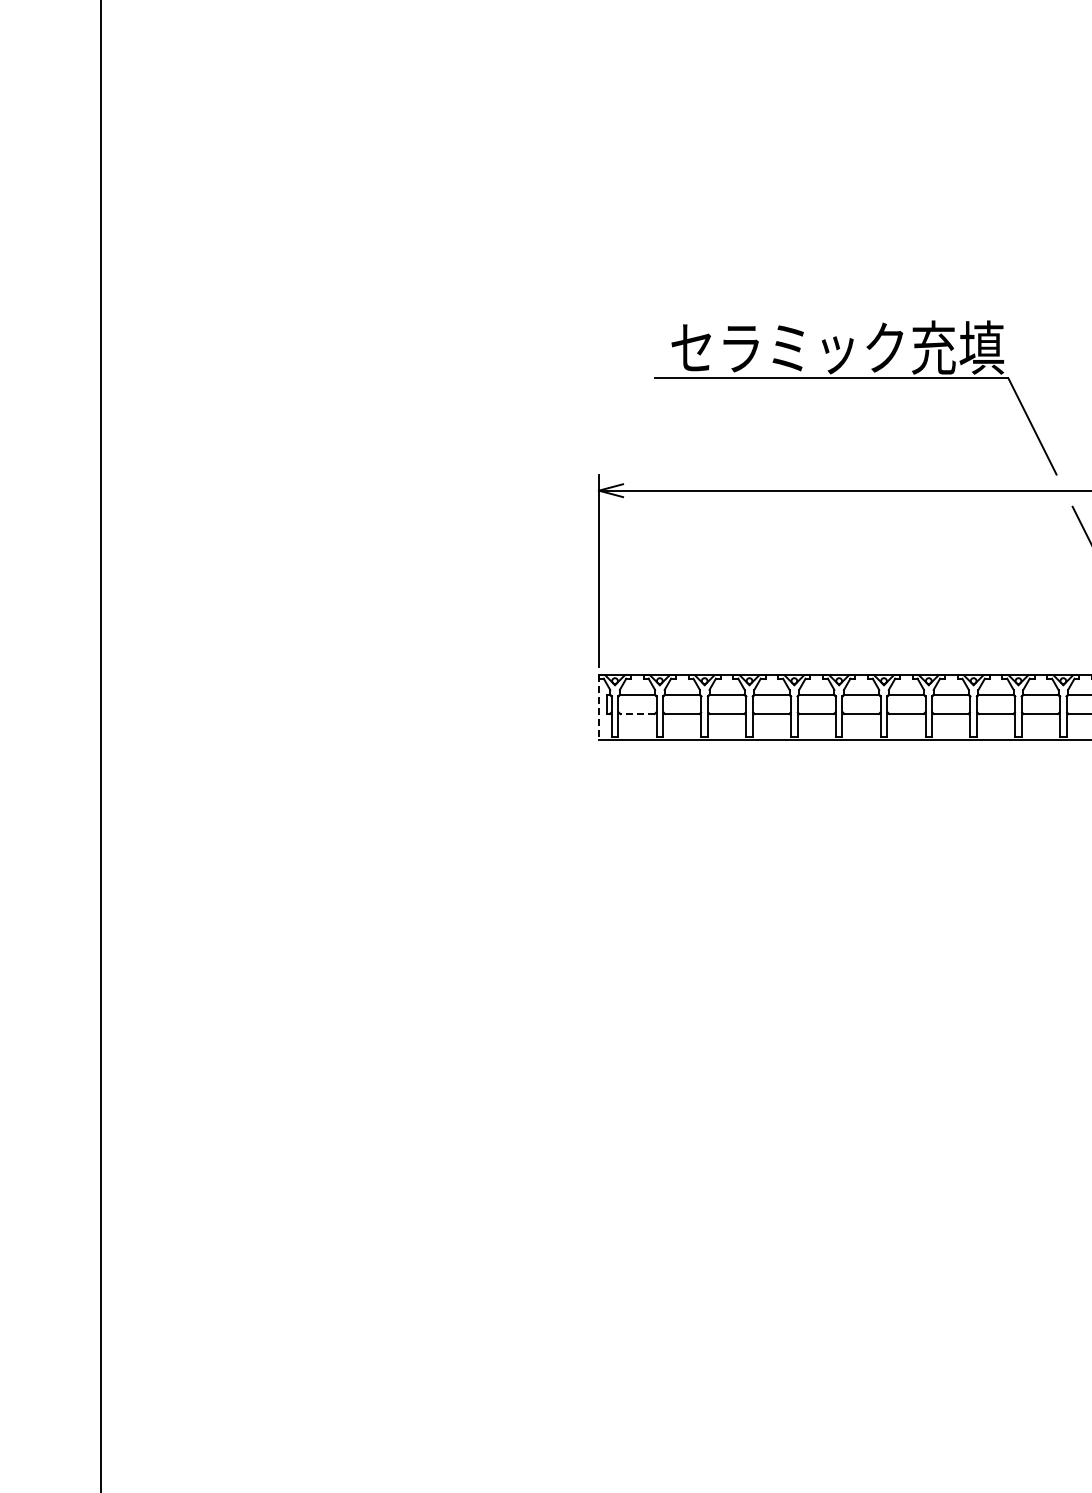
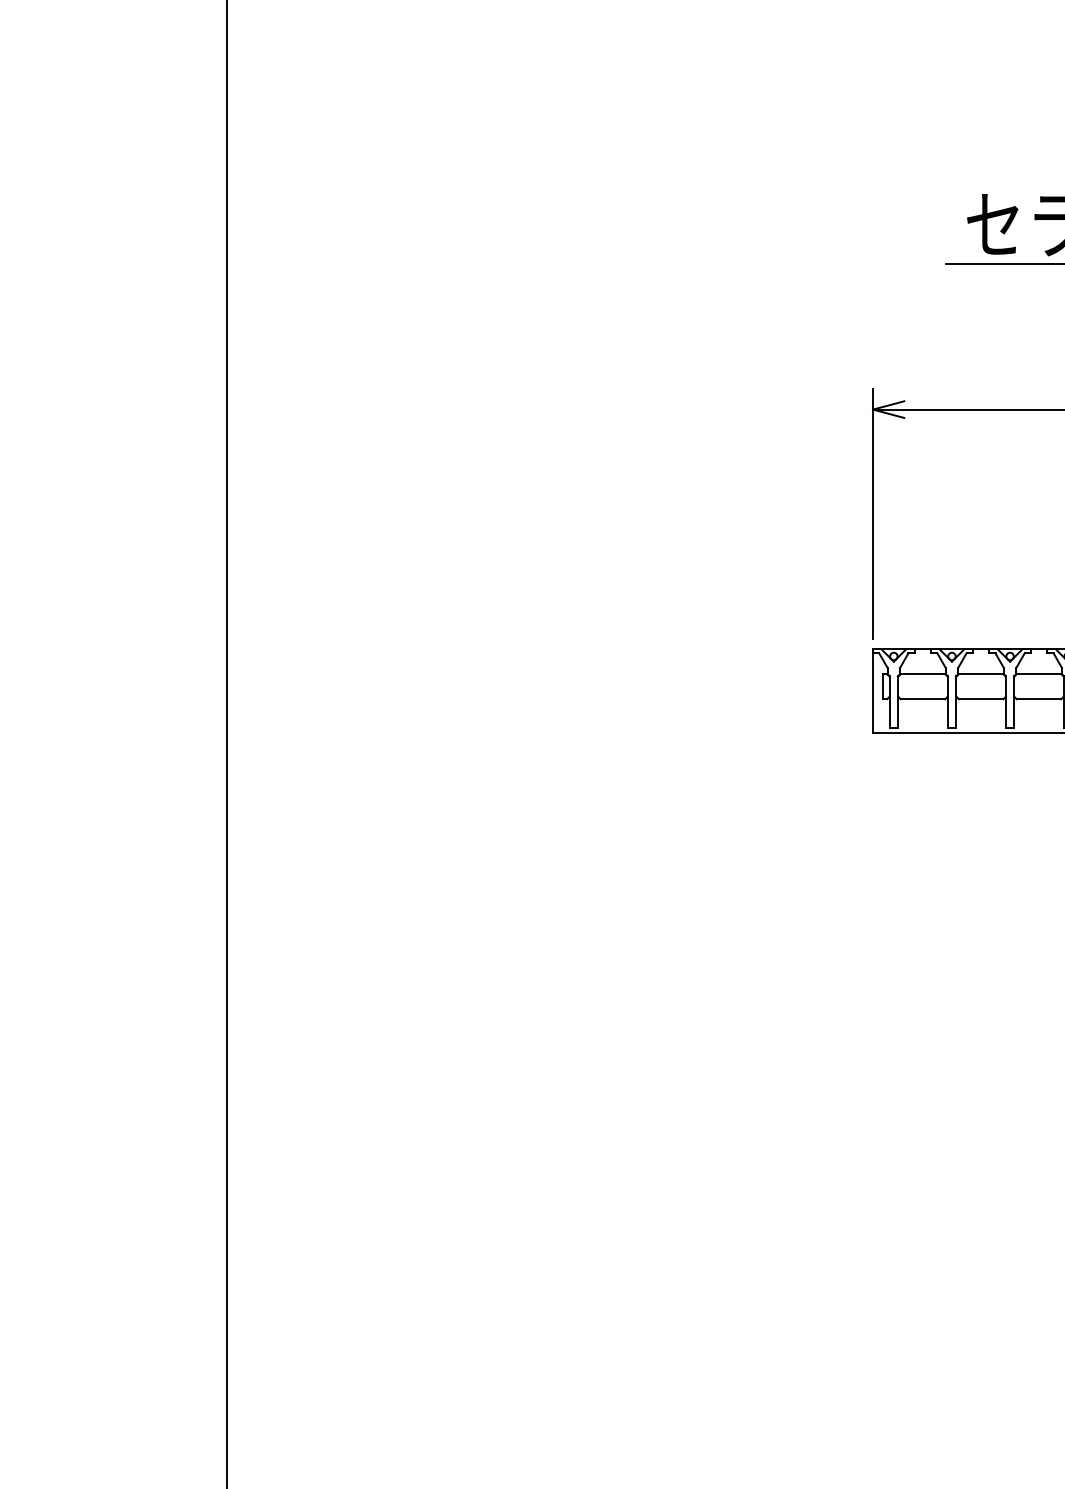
line: (598, 708) -> (872, 692), dashed -> solid
line: (637, 714) -> (922, 699), dashed -> solid

